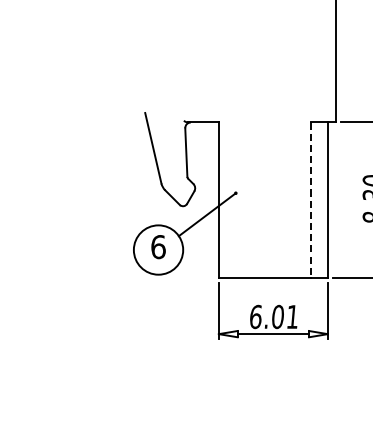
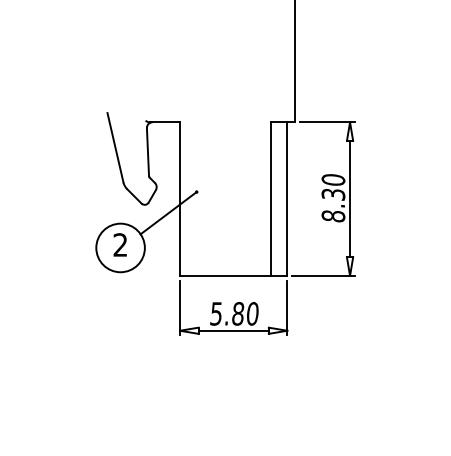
line: (310, 200) -> (270, 199), dashed -> solid
text: (158, 246) -> (120, 244), 6 -> 2
text: (274, 316) -> (234, 313), 6.01 -> 5.80

